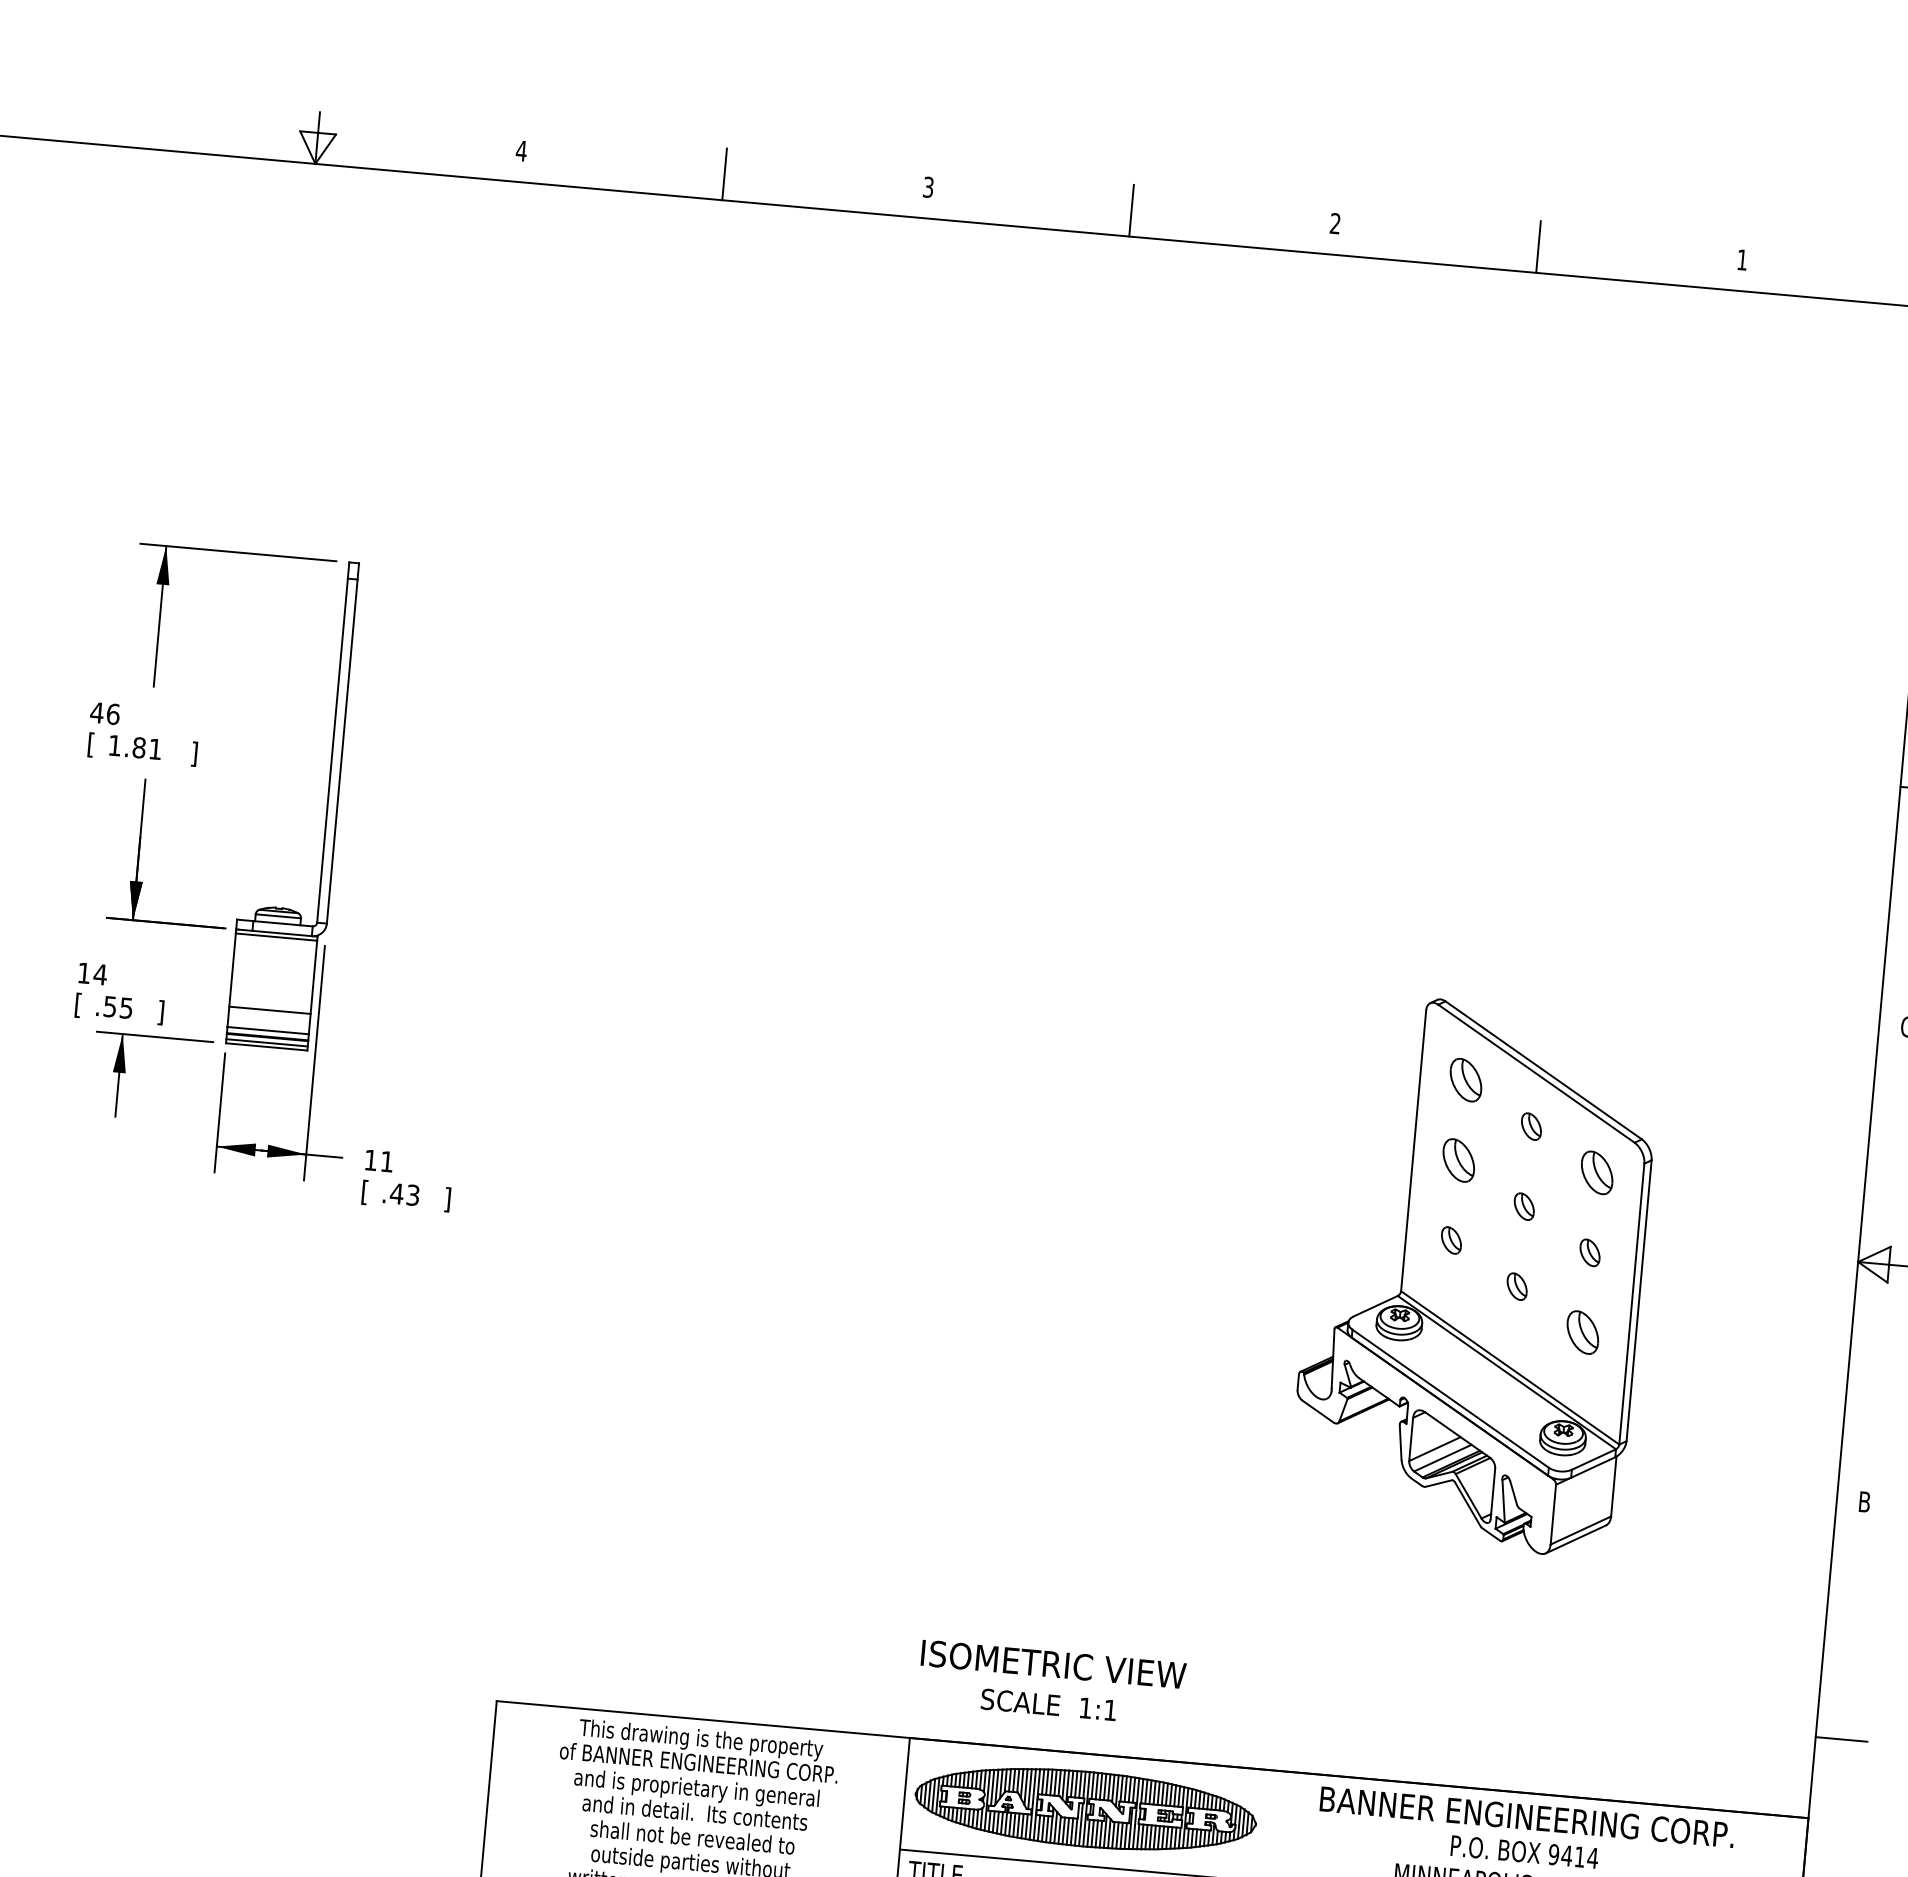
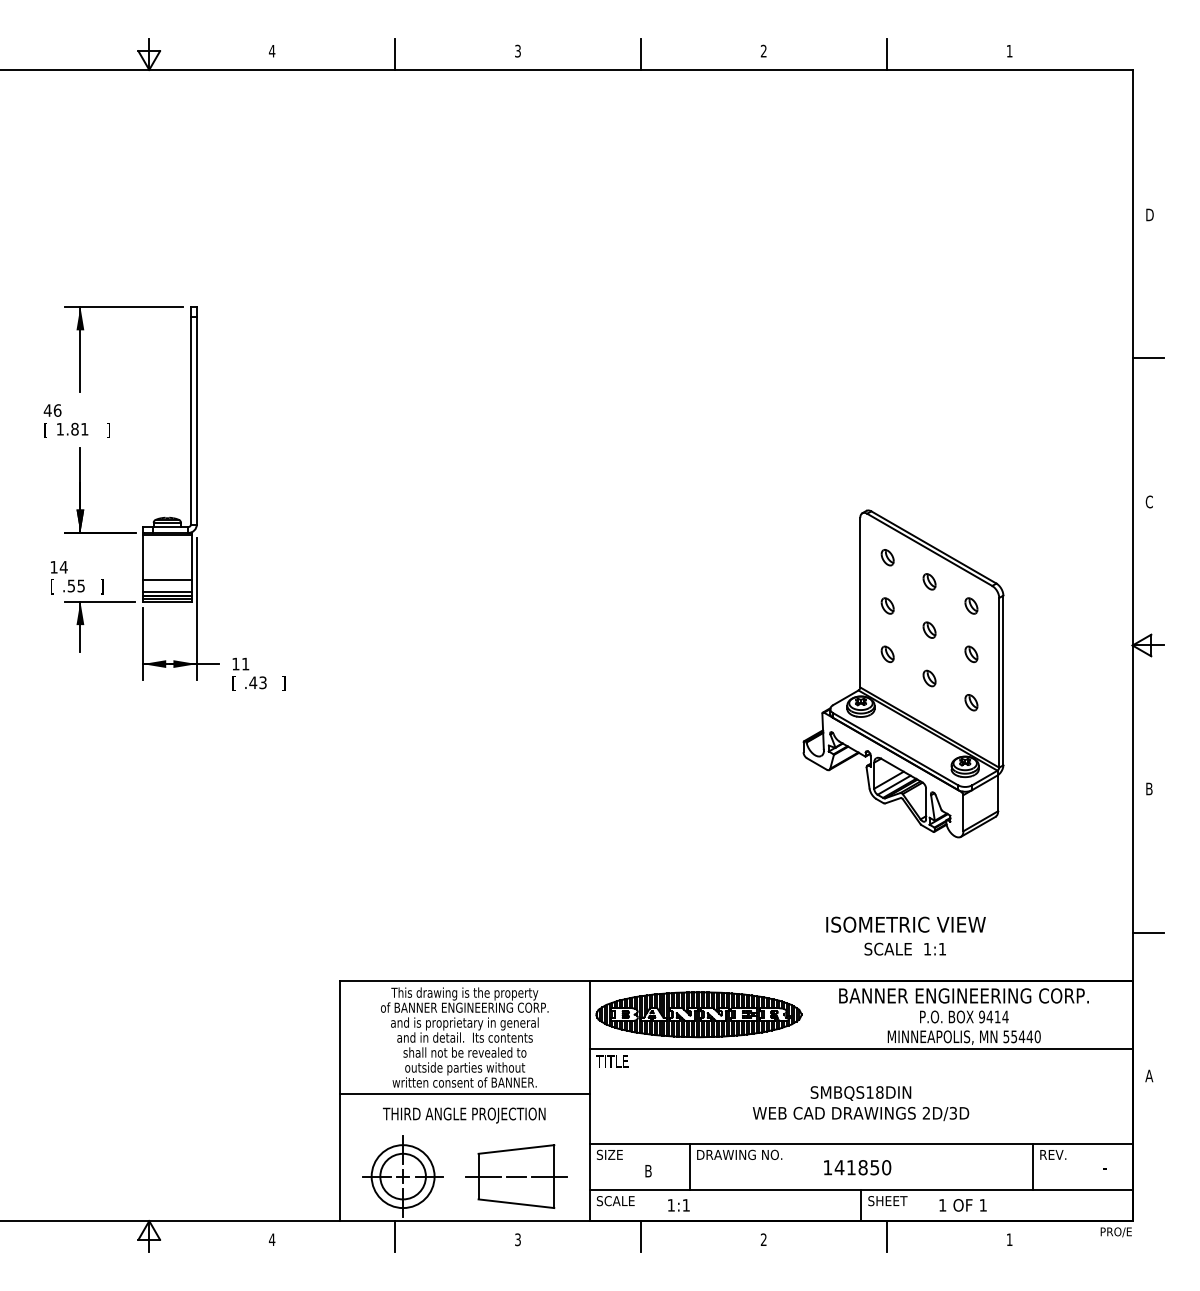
part: (1465, 1080) -> (887, 557), size x0.62
part: (1458, 1159) -> (887, 605), size x0.62
part: (1597, 1171) -> (971, 605), size x0.62
part: (1583, 1332) -> (971, 702), size x0.62
text: (1051, 1682) -> (905, 935), moved

